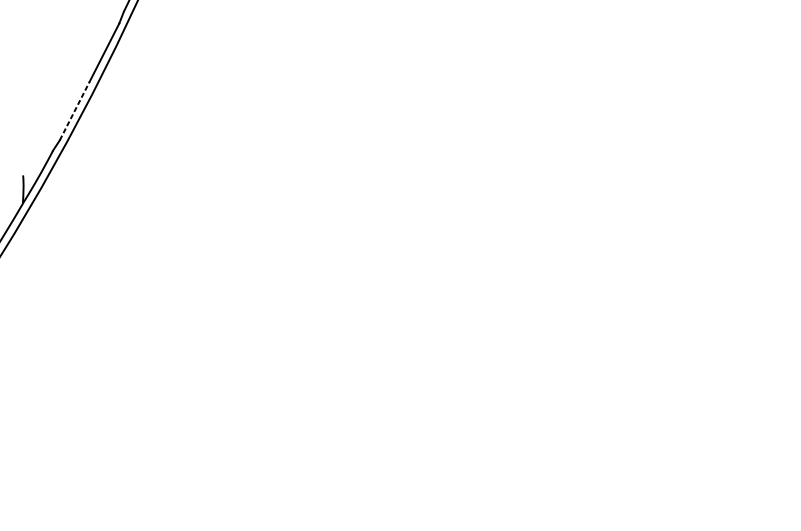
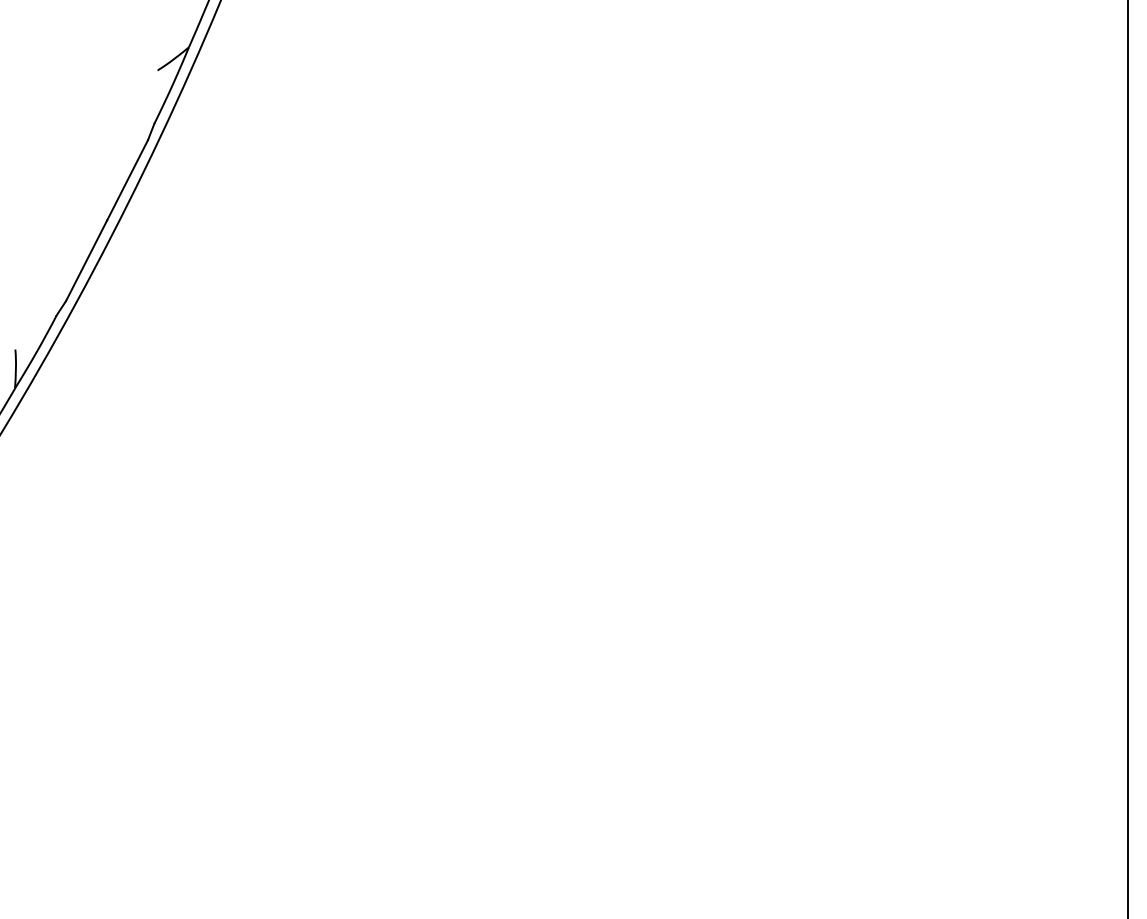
line: (74, 110) -> (86, 260), dashed -> solid

